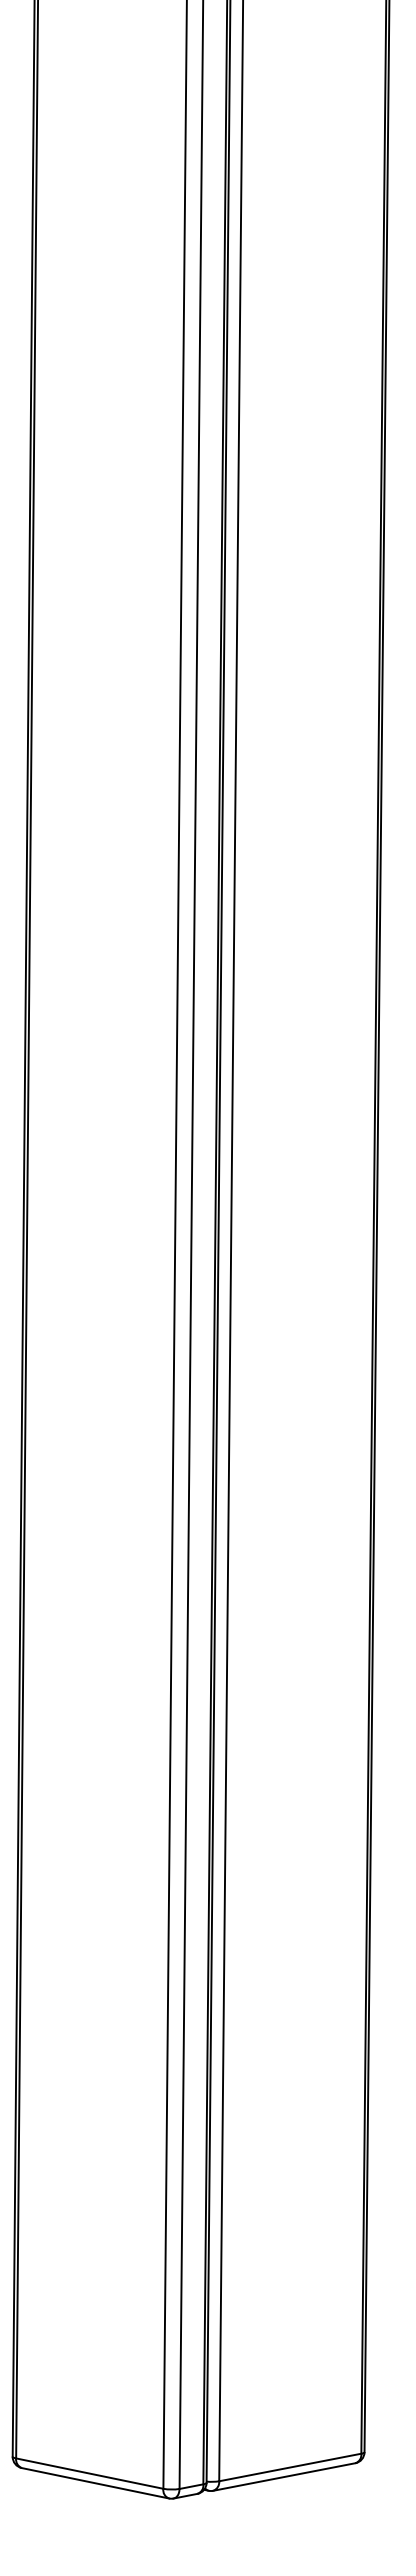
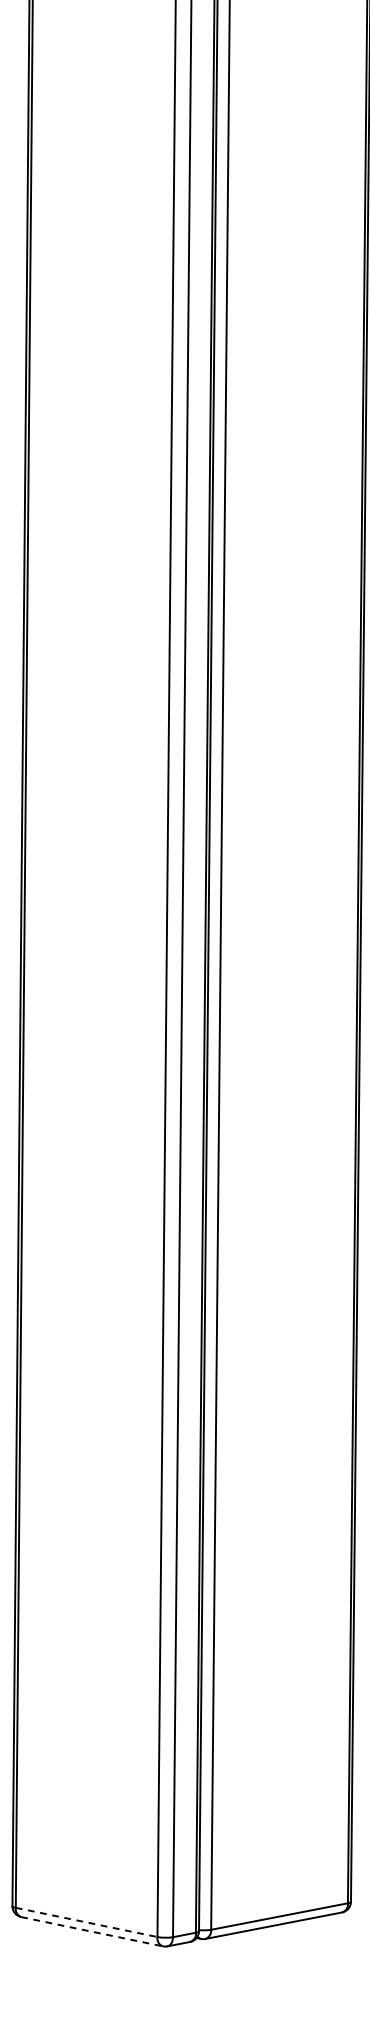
line: (90, 2473) -> (87, 1922), solid -> dashed
line: (95, 2483) -> (92, 1931), solid -> dashed

